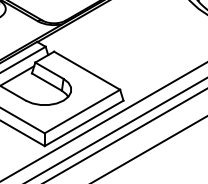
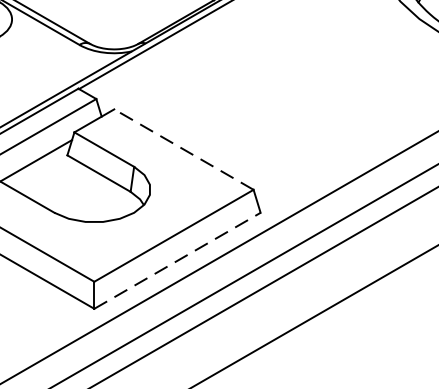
line: (86, 70) -> (182, 149), solid -> dashed
line: (84, 123) -> (178, 261), solid -> dashed

